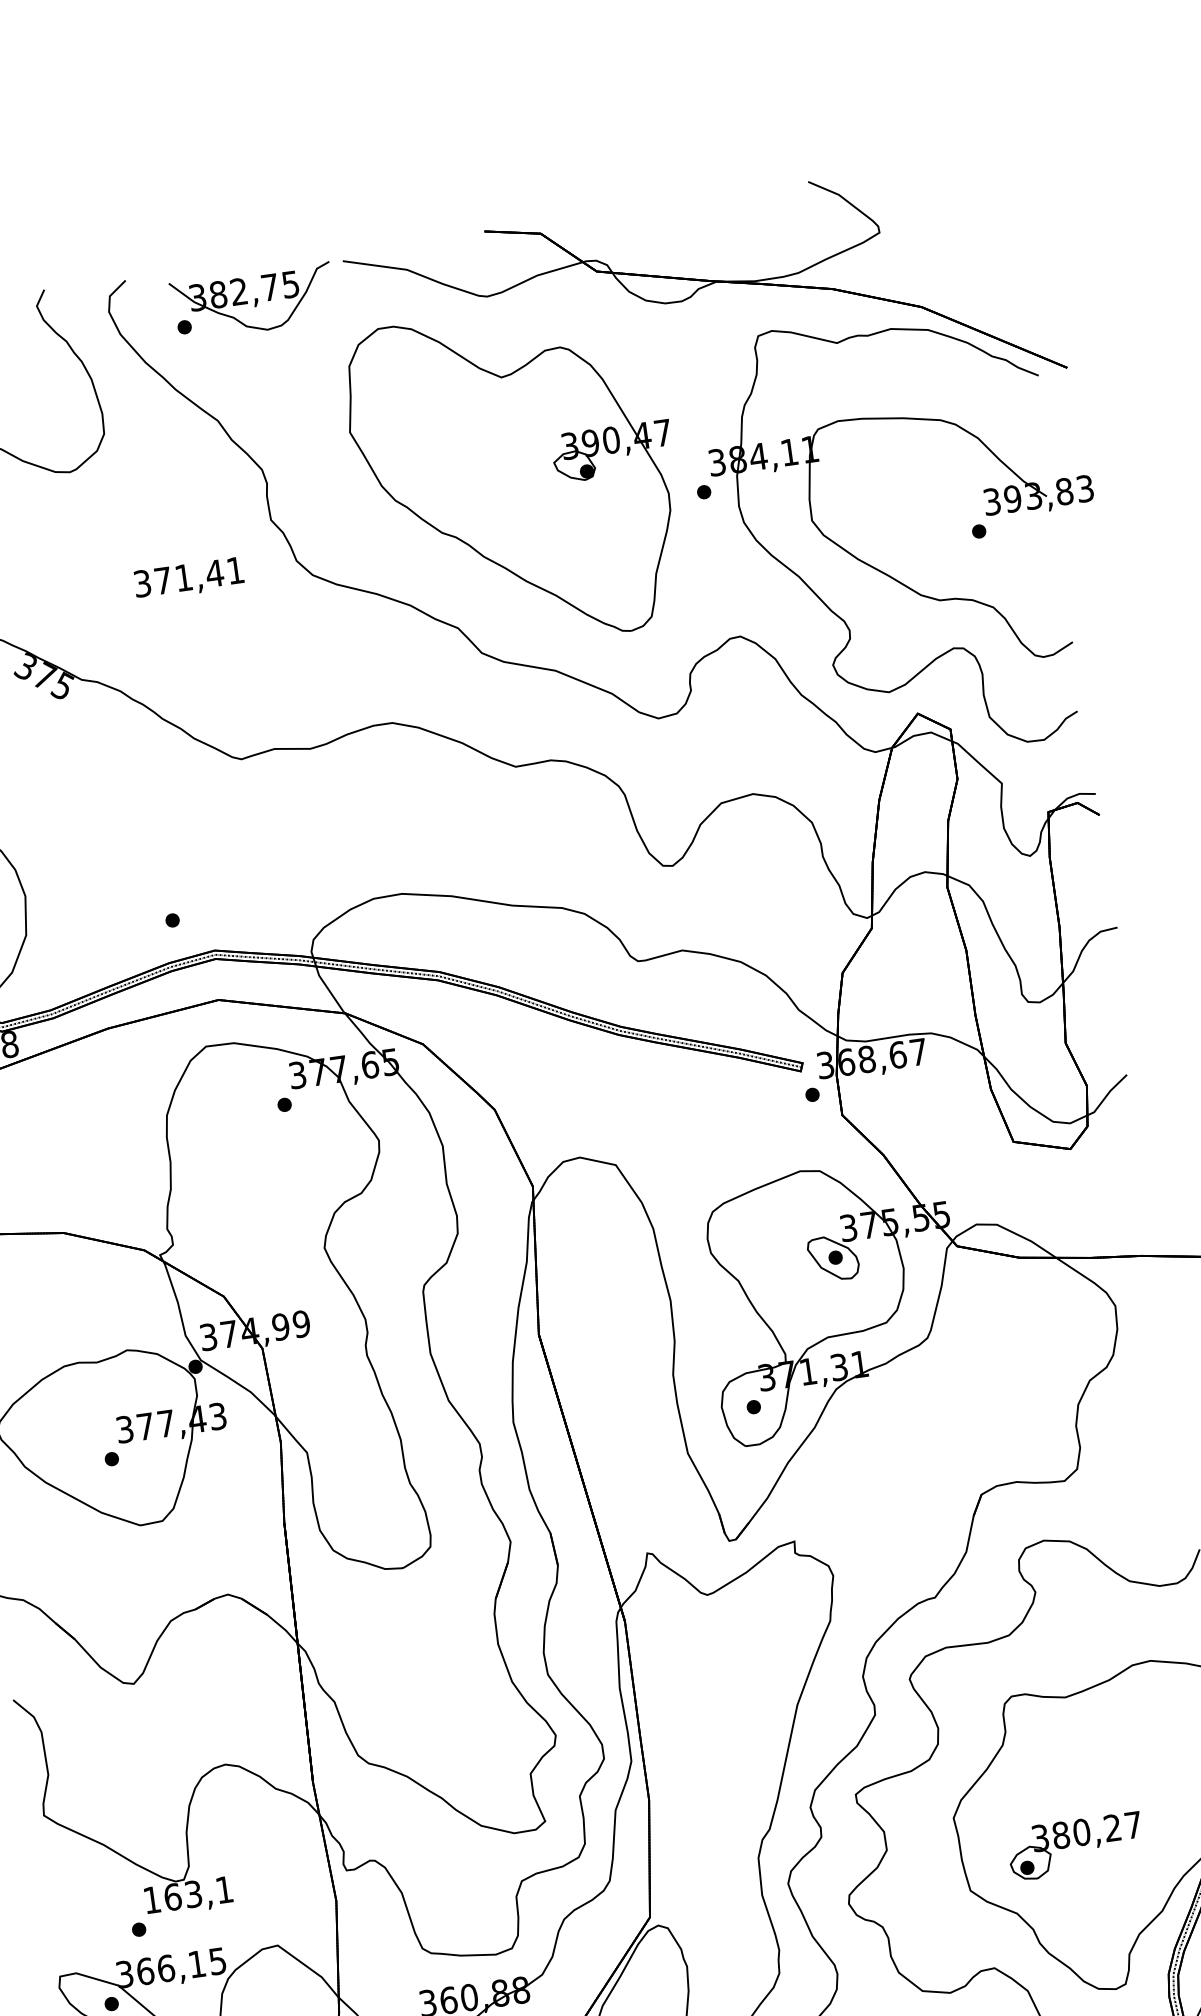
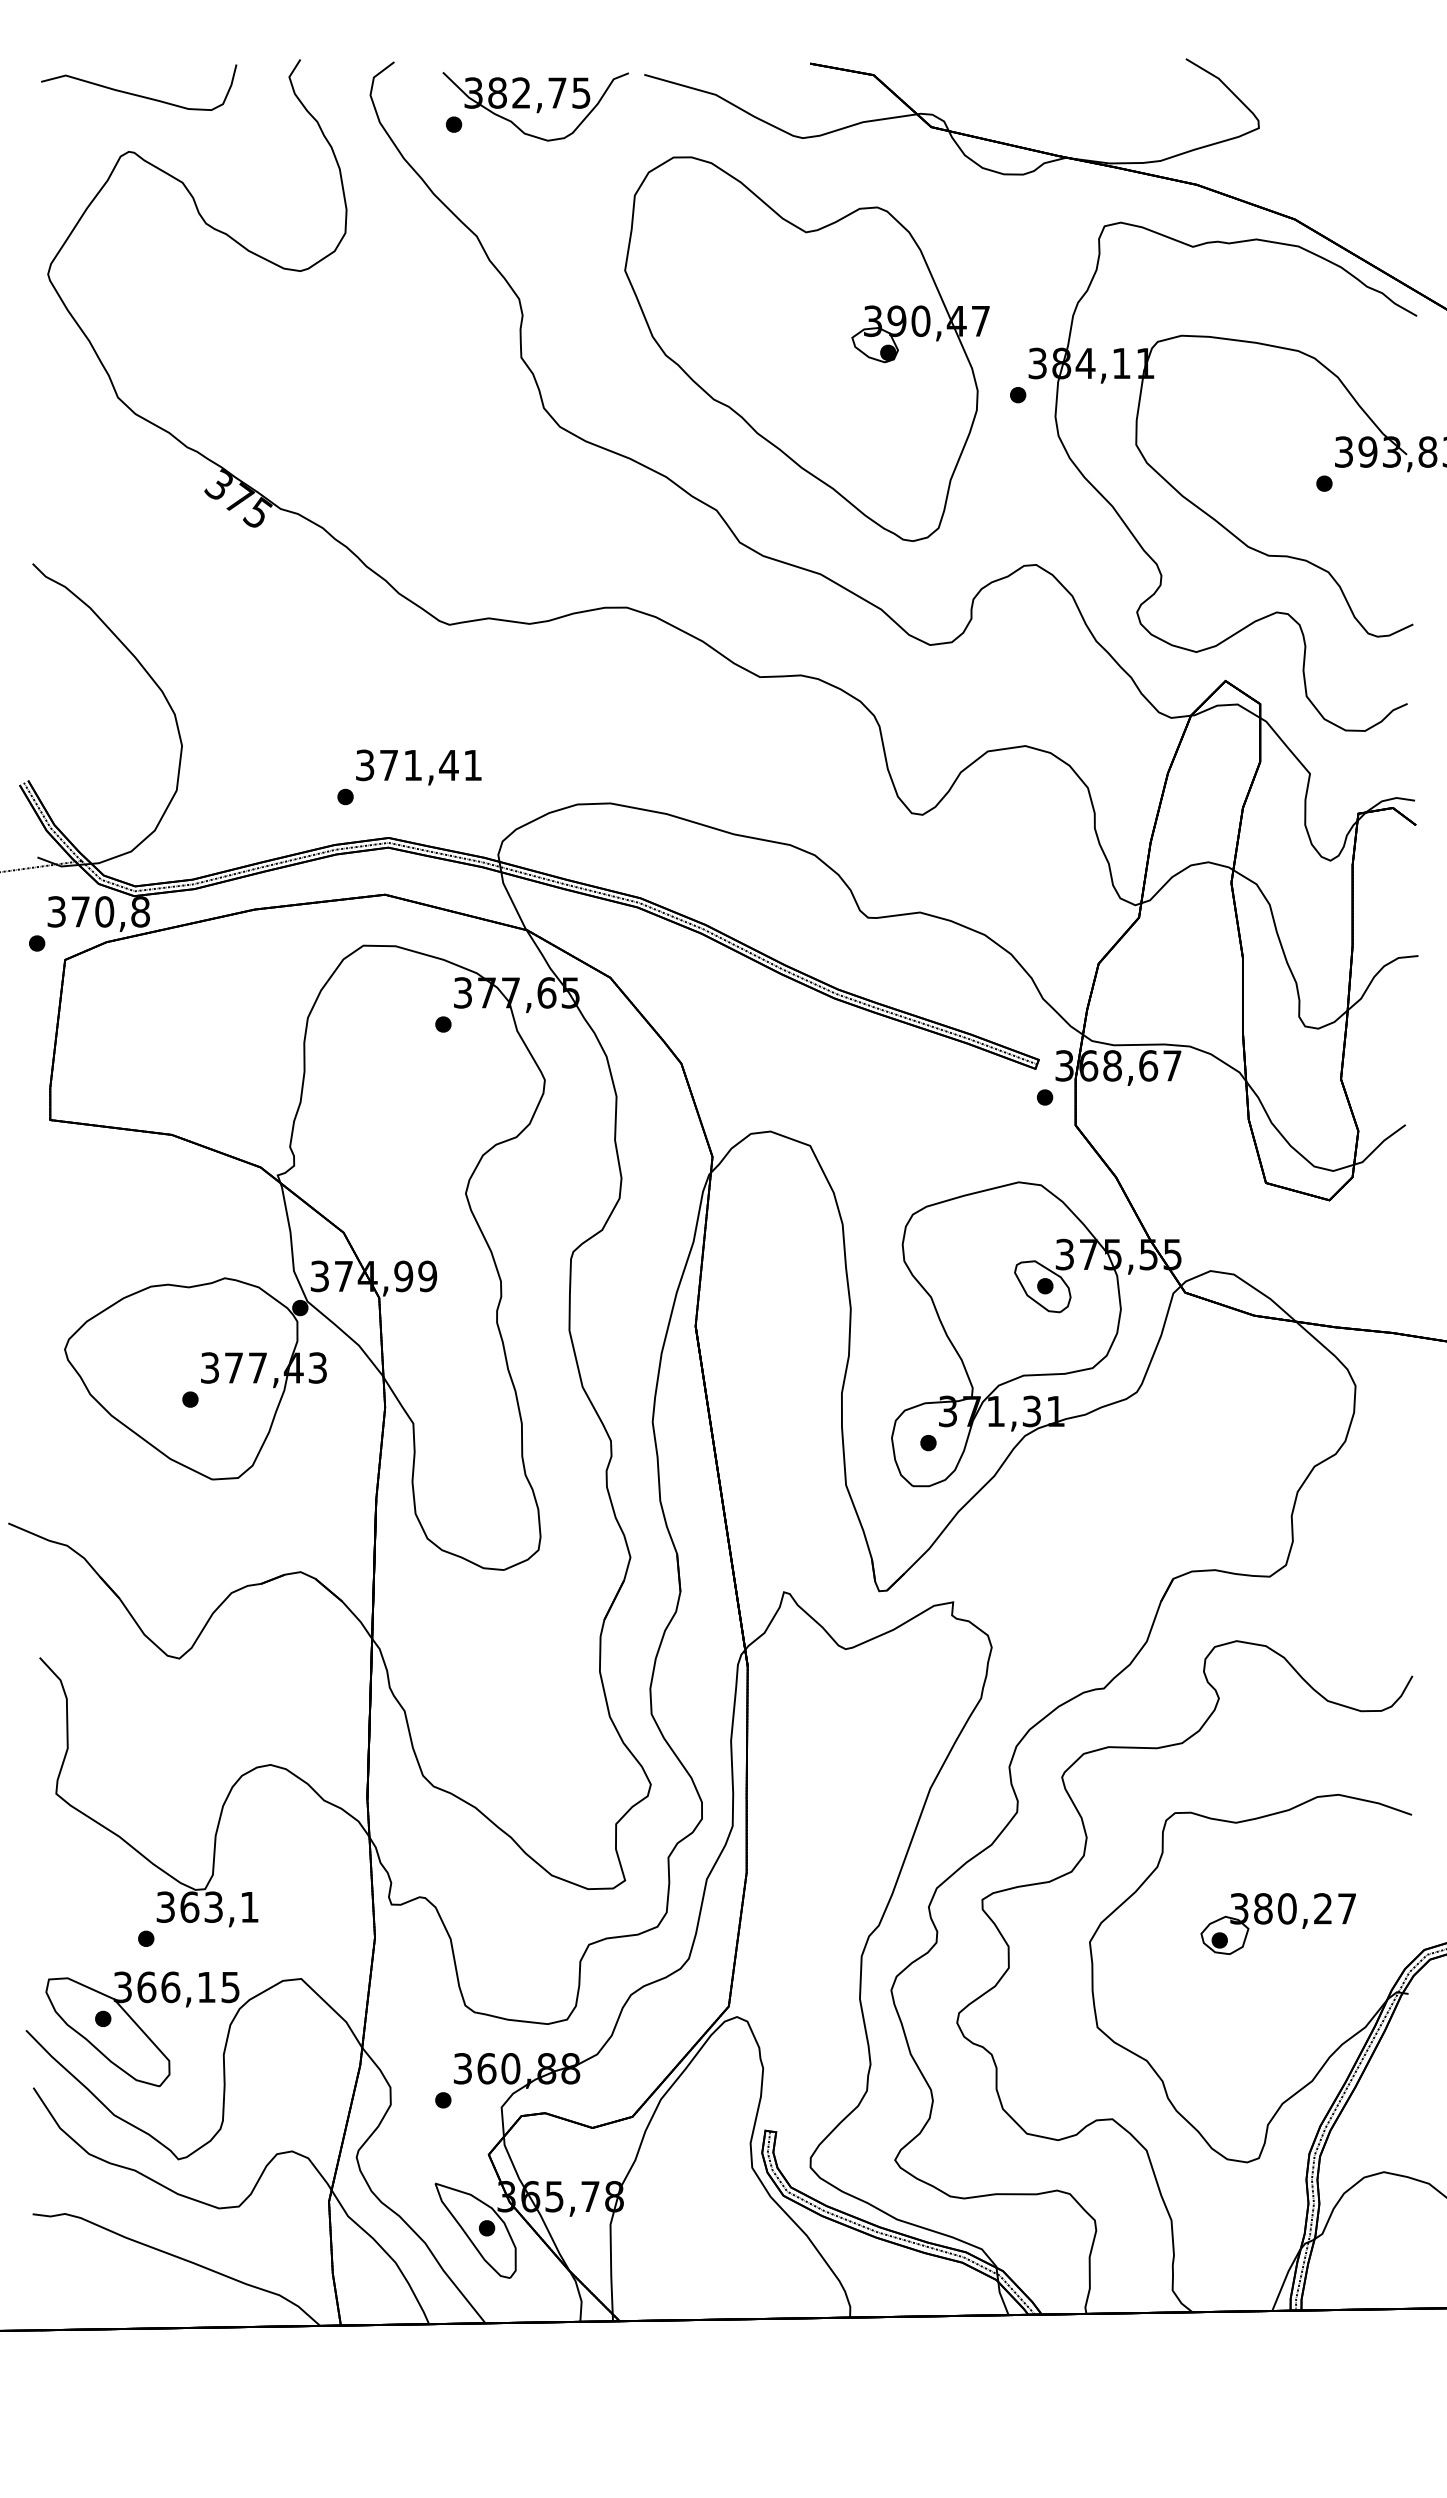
text: (188, 579) -> (418, 767), moved
part: (1075, 1846) -> (1277, 1923), moved
text: (151, 1899) -> (165, 1906), 163,1 -> 363,1

